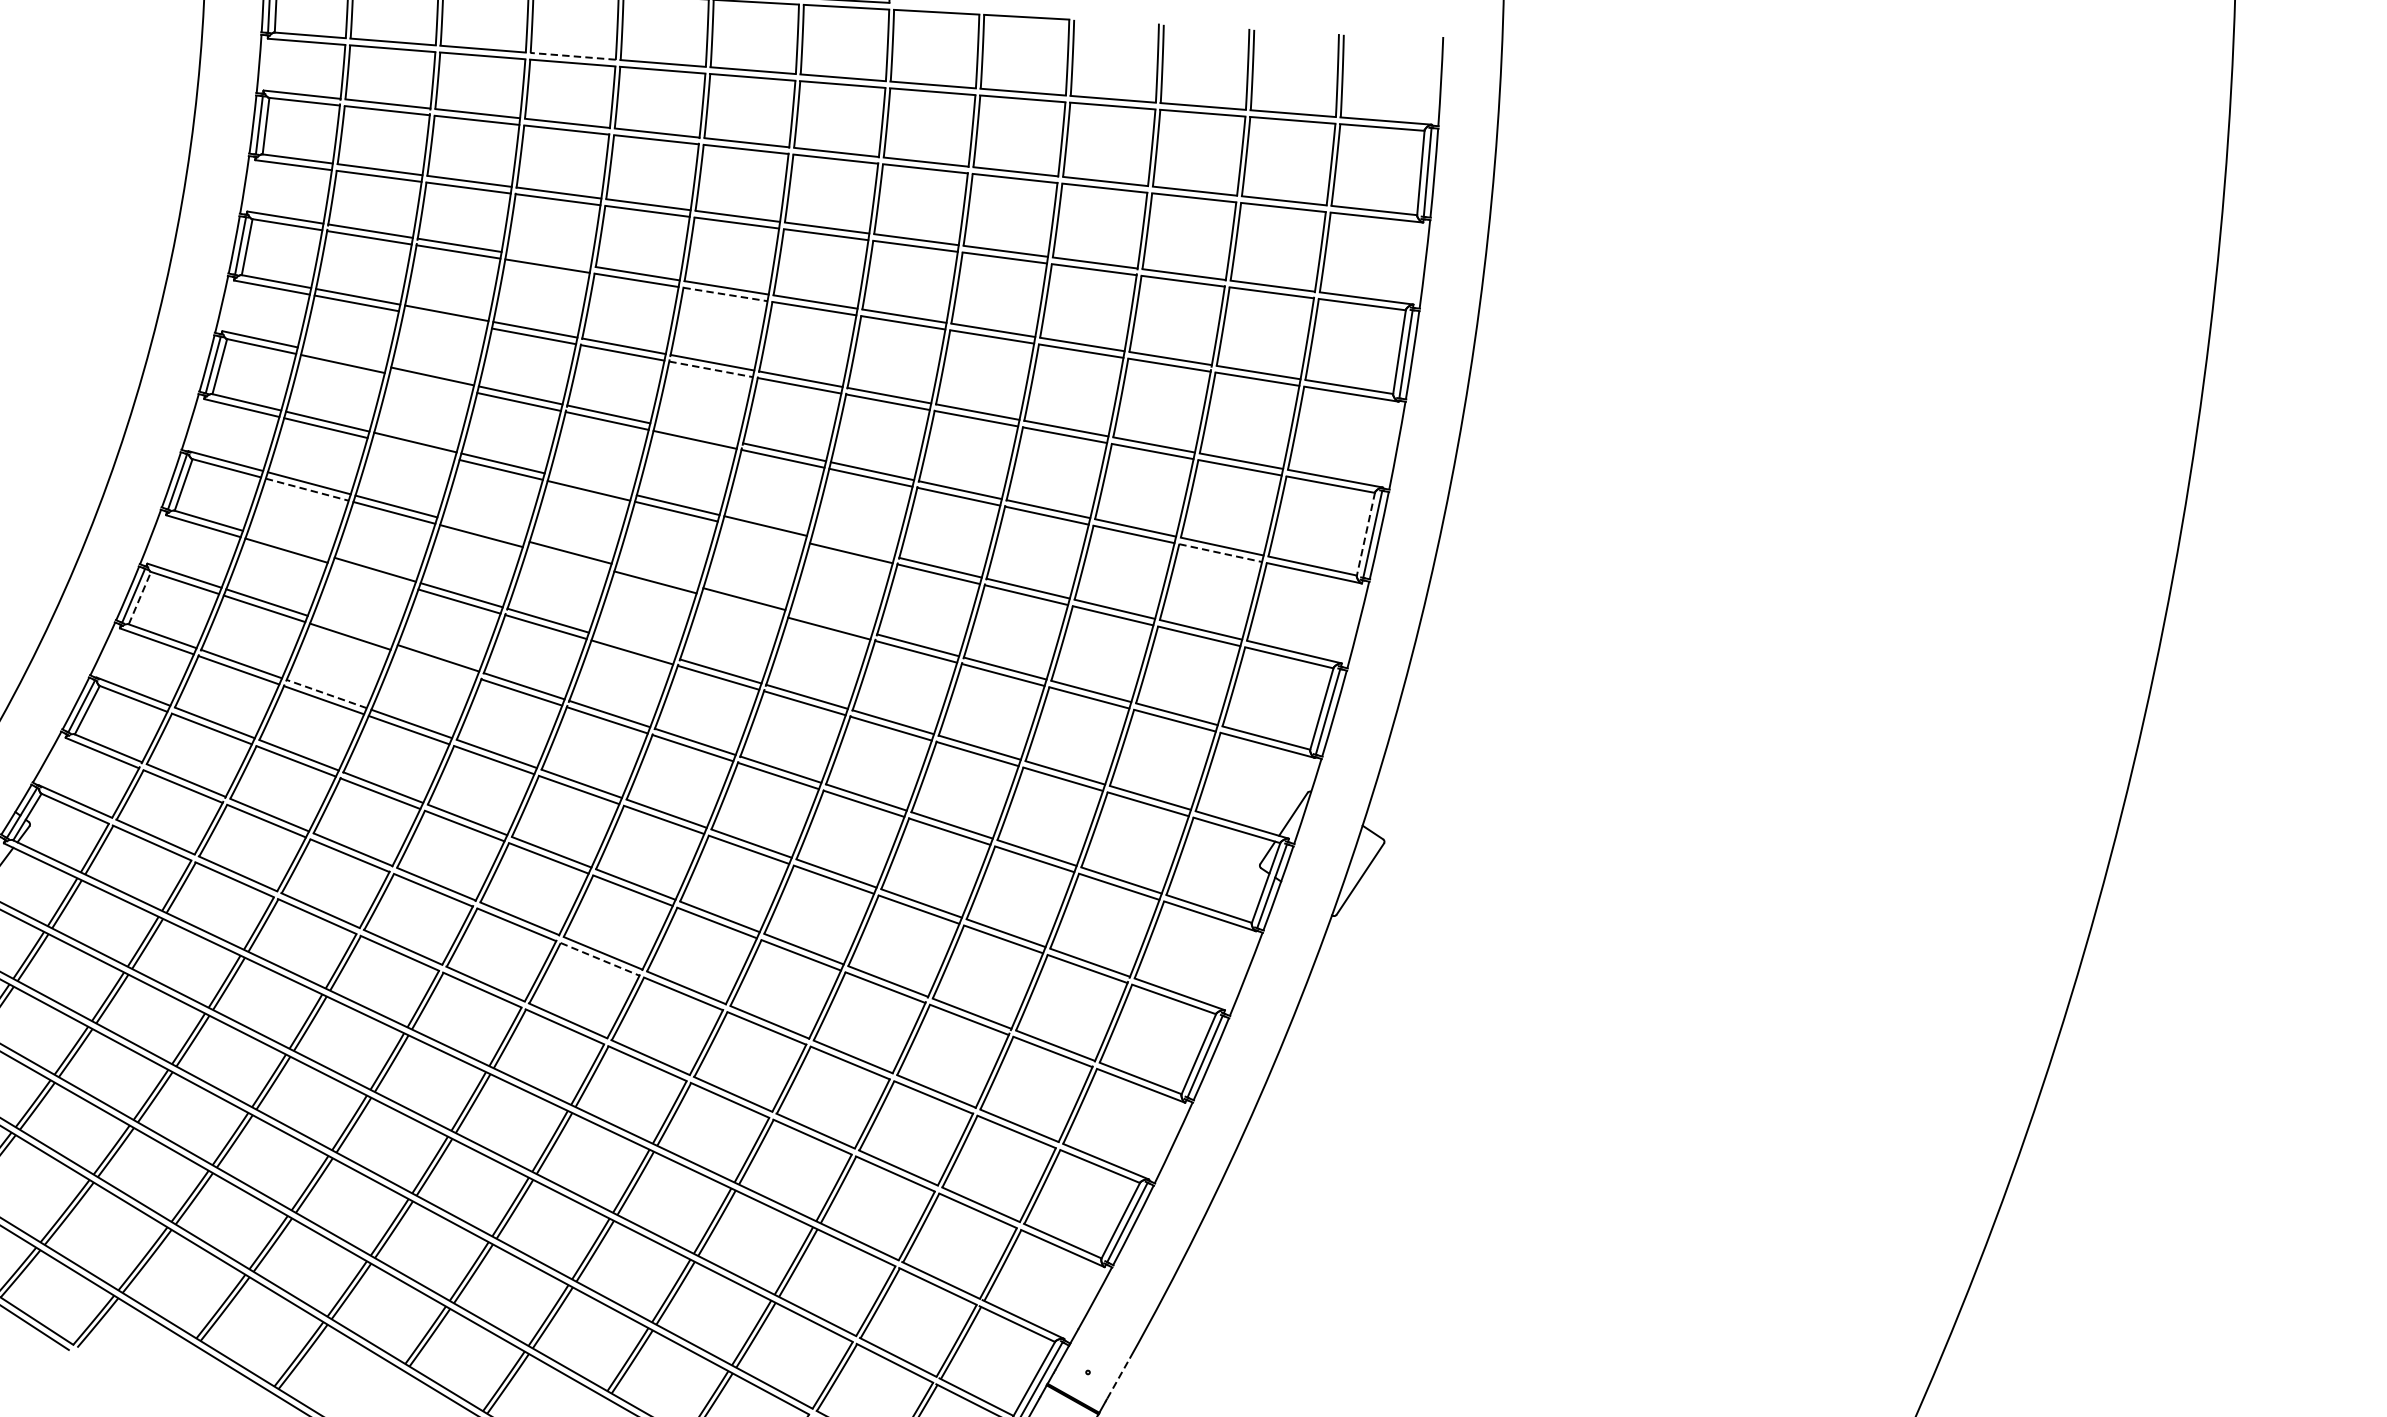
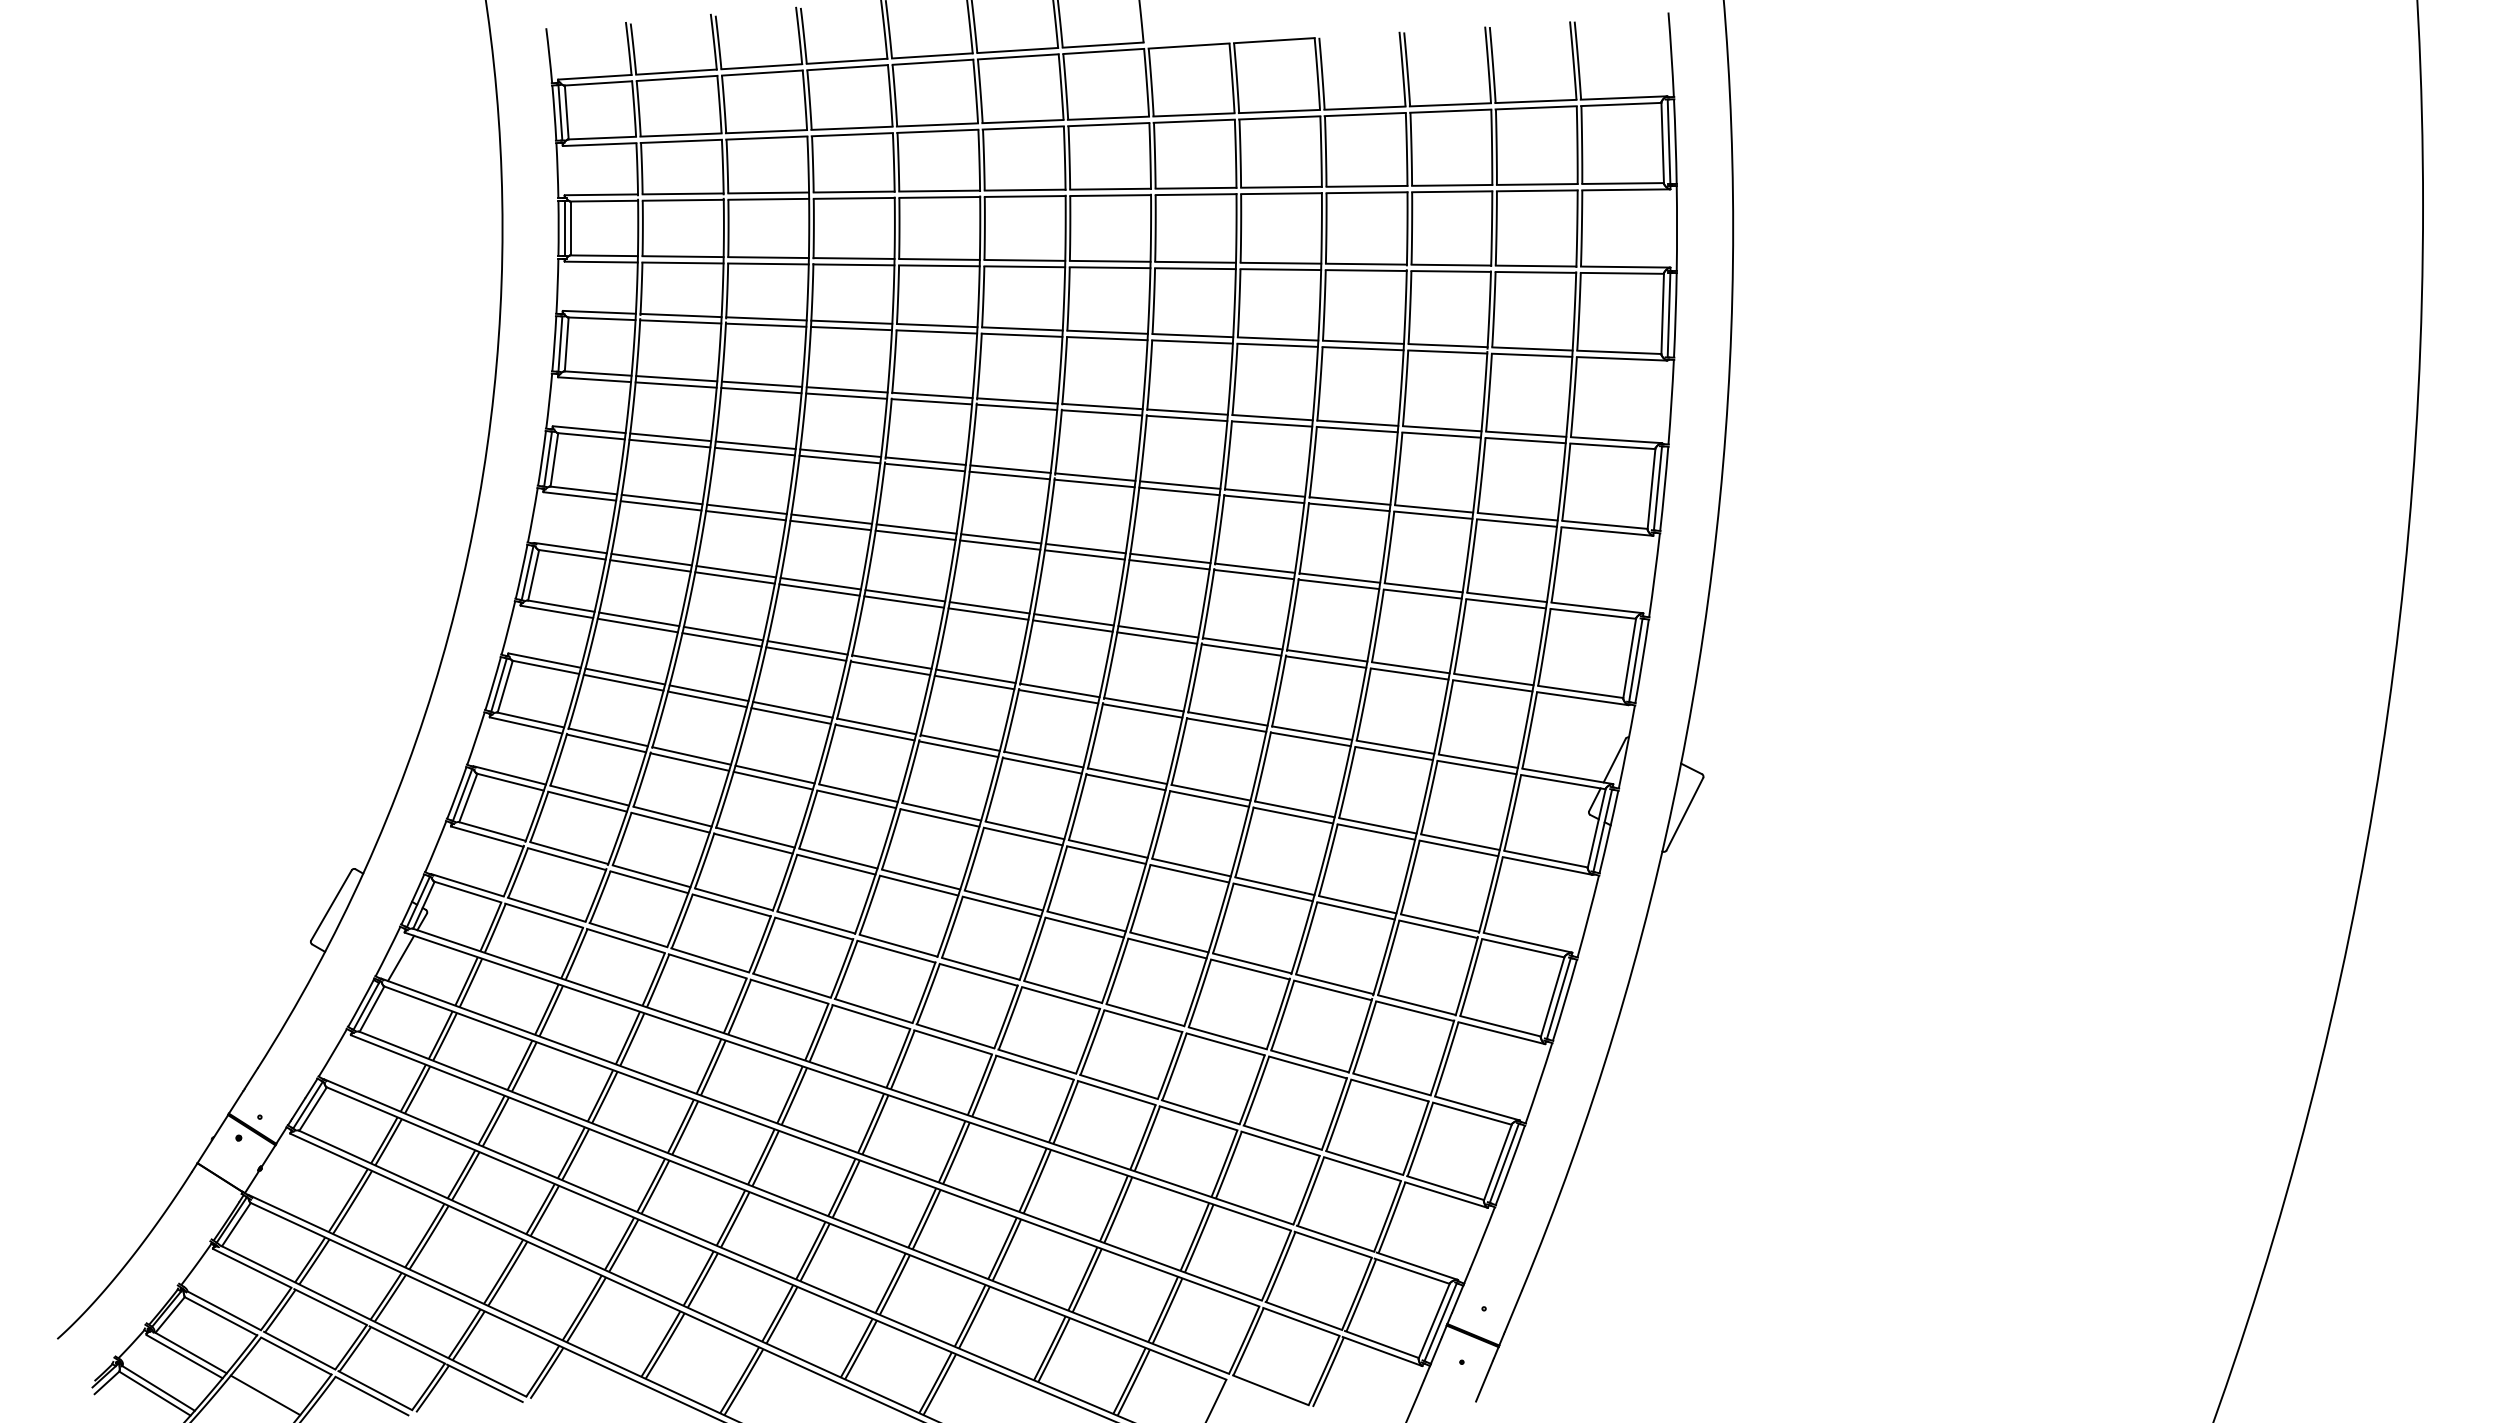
line: (572, 56) -> (851, 128), dashed -> solid
line: (548, 258) -> (851, 321), added
line: (725, 294) -> (1022, 335), dashed -> solid
line: (445, 319) -> (761, 390), added
line: (344, 357) -> (670, 437), added
line: (711, 369) -> (1017, 407), dashed -> solid
line: (430, 382) -> (754, 451), added
line: (696, 432) -> (1010, 468), added
line: (413, 448) -> (745, 515), added
line: (590, 483) -> (916, 528), added
line: (307, 489) -> (650, 565), dashed -> solid
line: (483, 529) -> (820, 583), added
line: (763, 532) -> (1084, 554), added
line: (1365, 533) -> (1651, 488), dashed -> solid
line: (289, 544) -> (639, 619), added
line: (853, 546) -> (1170, 558), added
line: (1221, 553) -> (1517, 523), dashed -> solid
line: (569, 558) -> (904, 601), added
line: (372, 575) -> (721, 639), added
line: (657, 575) -> (989, 607), added
line: (140, 597) -> (505, 686), dashed -> solid
line: (742, 604) -> (1072, 625), added
line: (831, 621) -> (1158, 631), added
line: (352, 630) -> (708, 693), added
line: (634, 646) -> (975, 676), added
line: (436, 664) -> (791, 715), added
line: (326, 693) -> (691, 755), dashed -> solid
line: (600, 960) -> (979, 975), dashed -> solid
line: (1118, 1378) -> (1513, 1311), dashed -> solid

